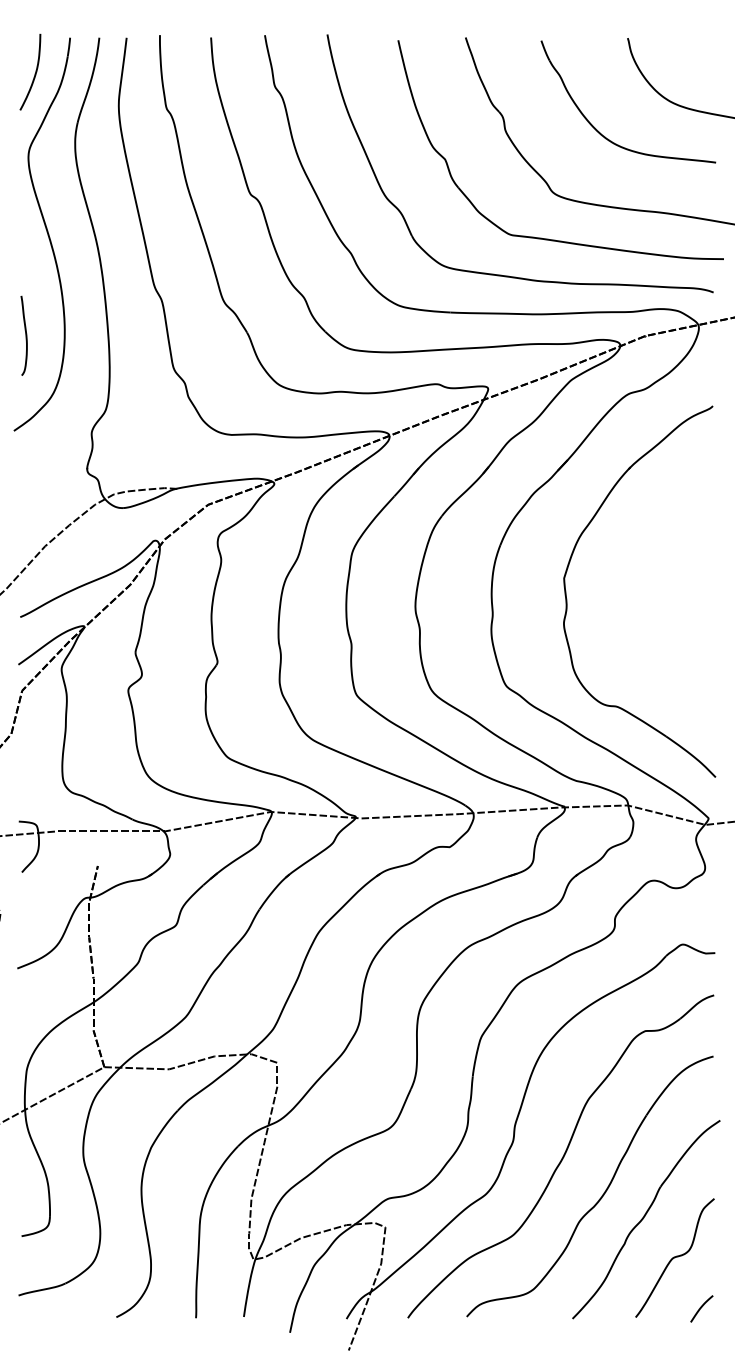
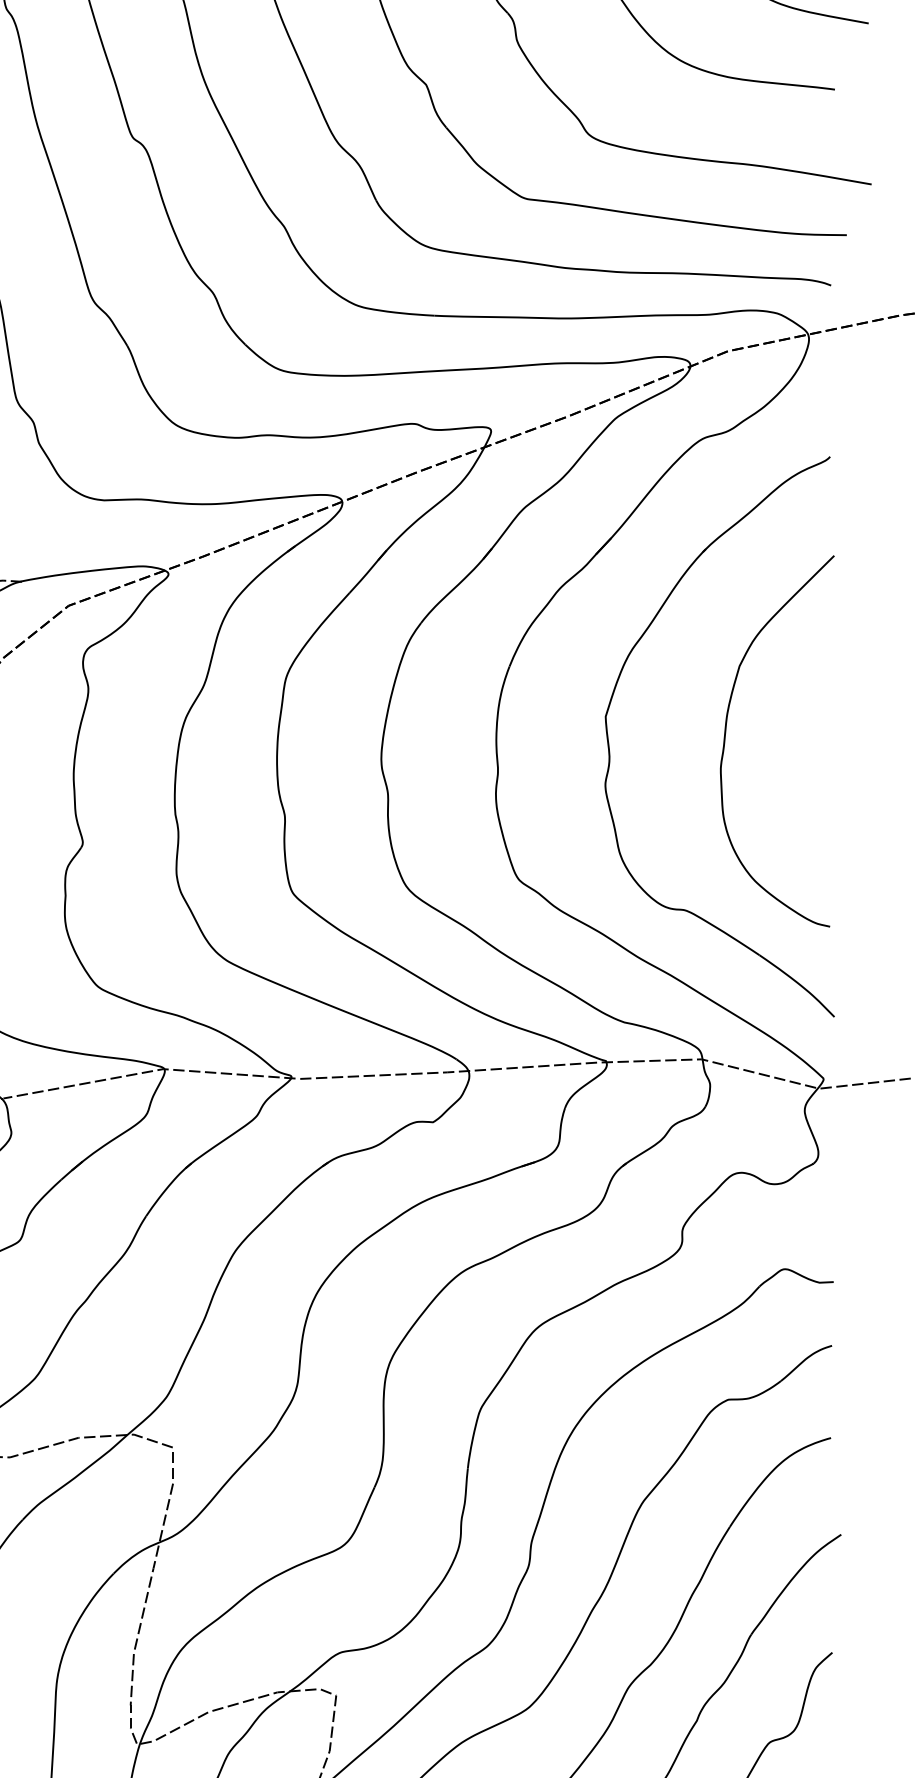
curve: (644, 590) -> (726, 735), added

